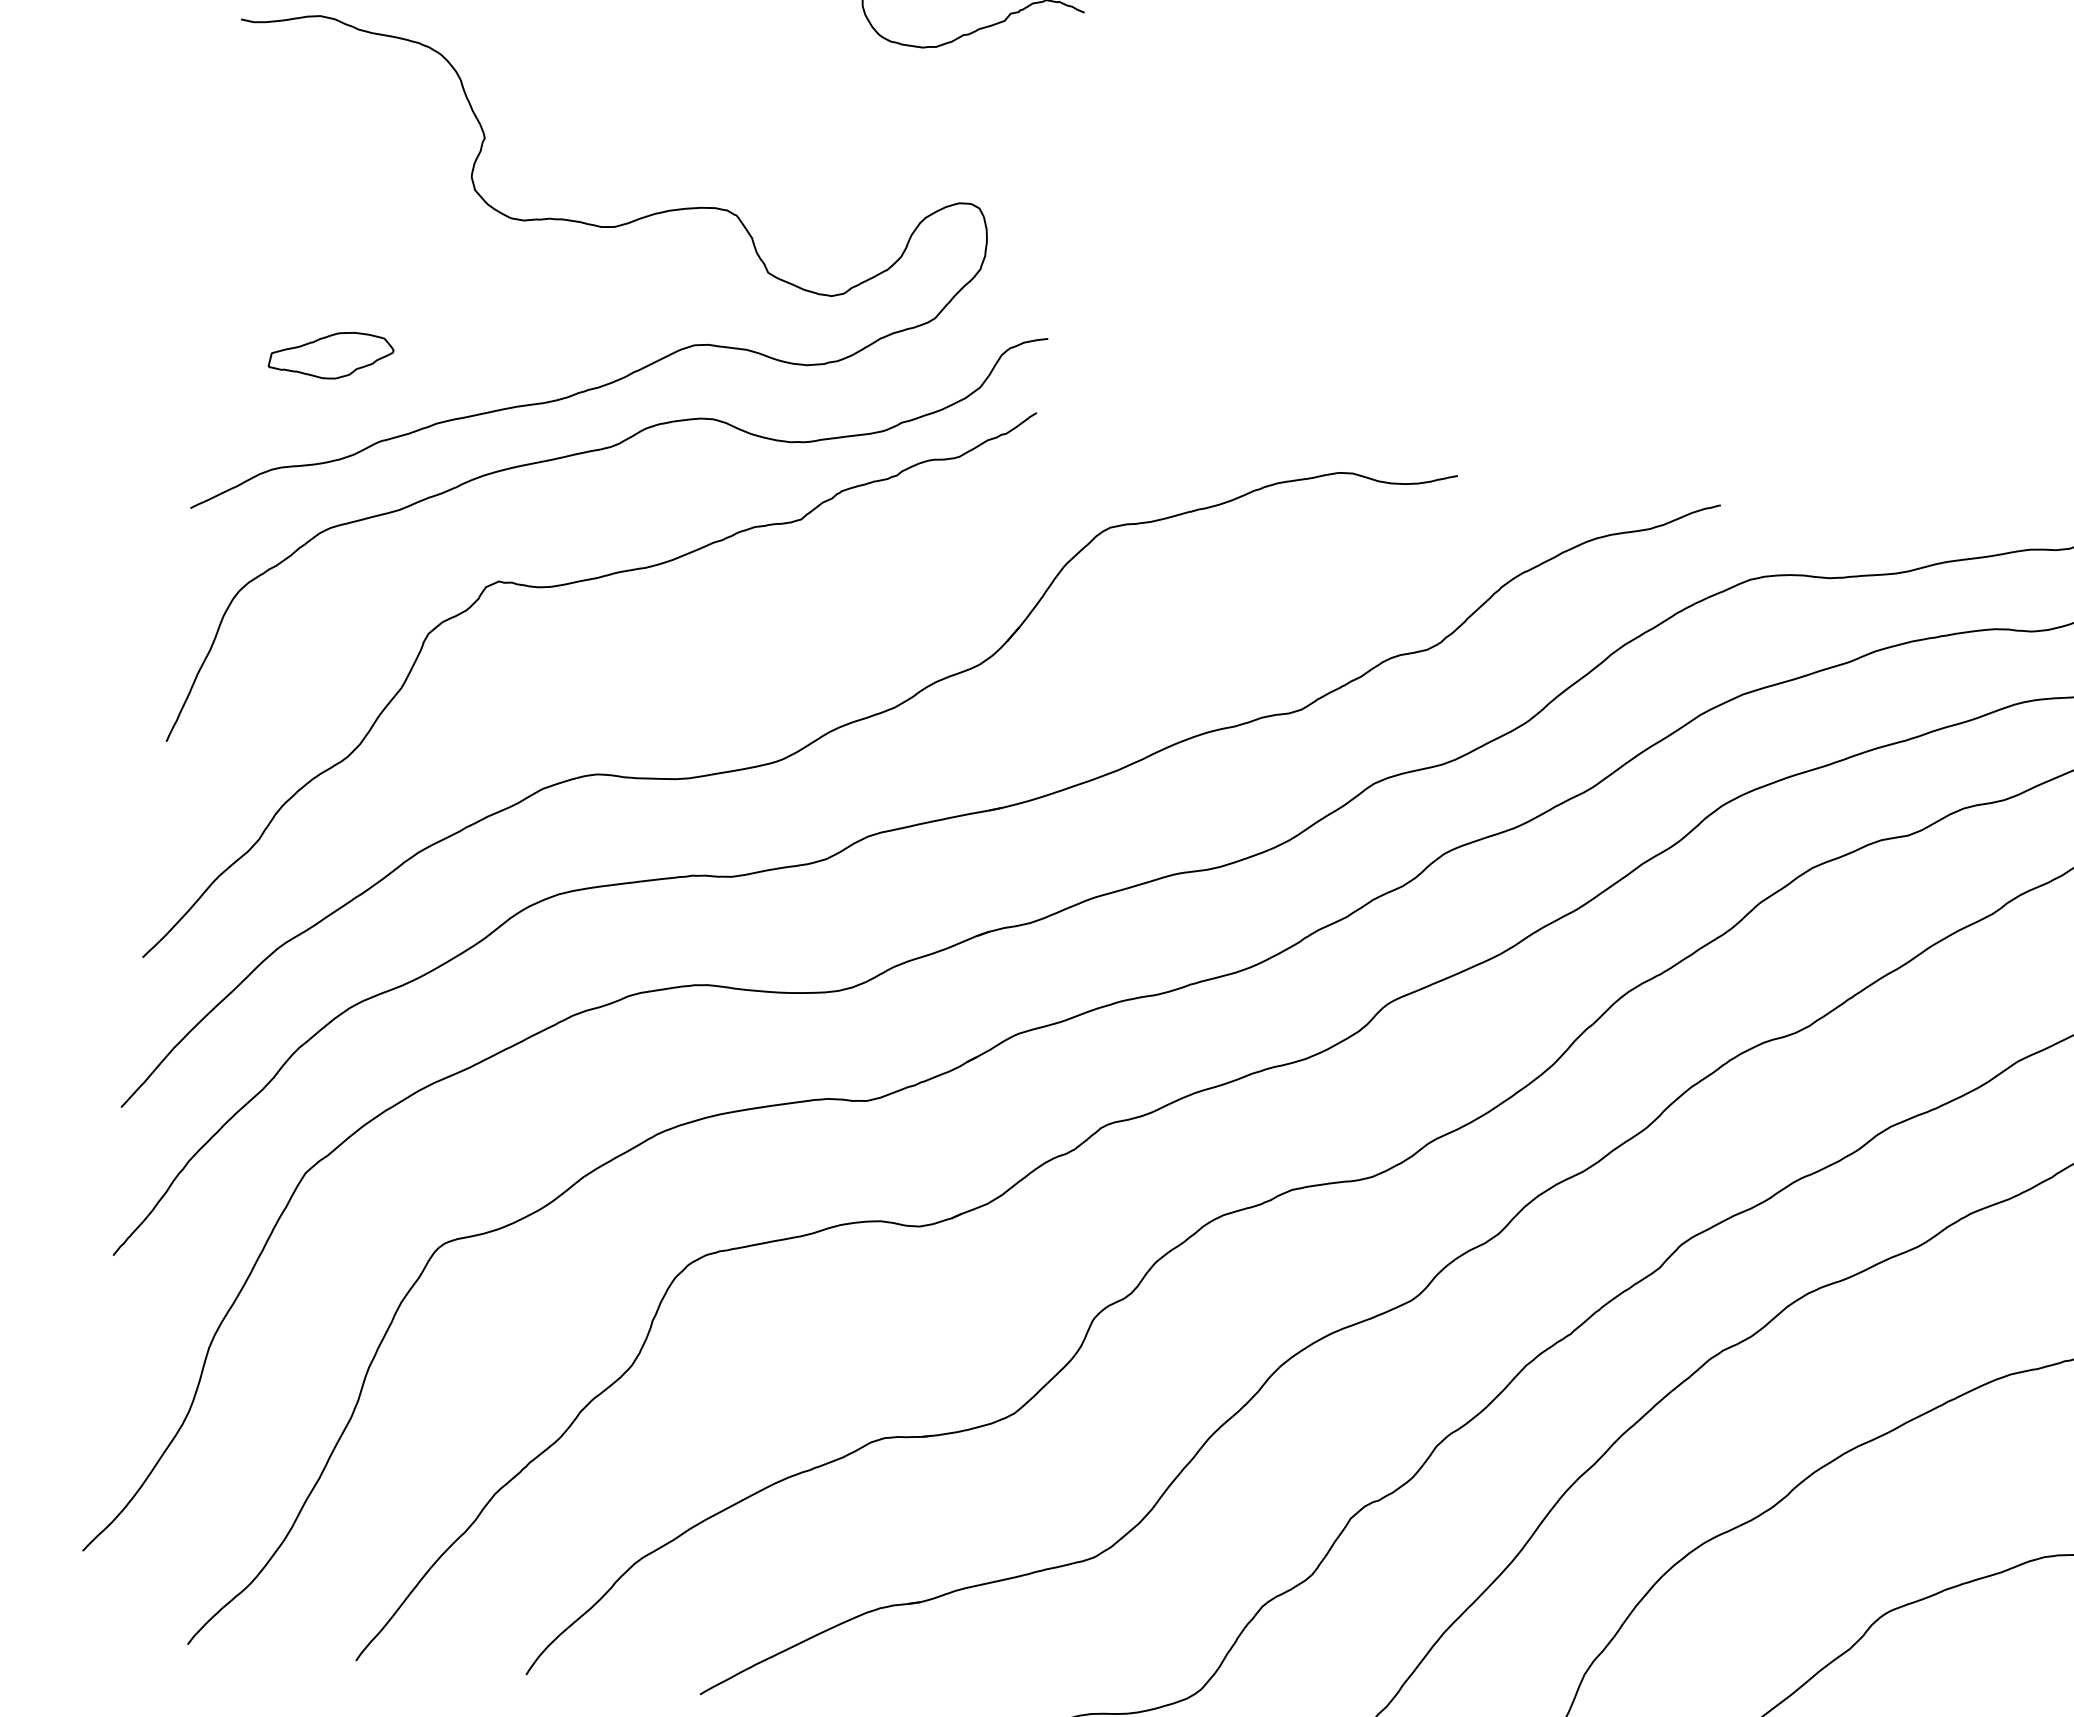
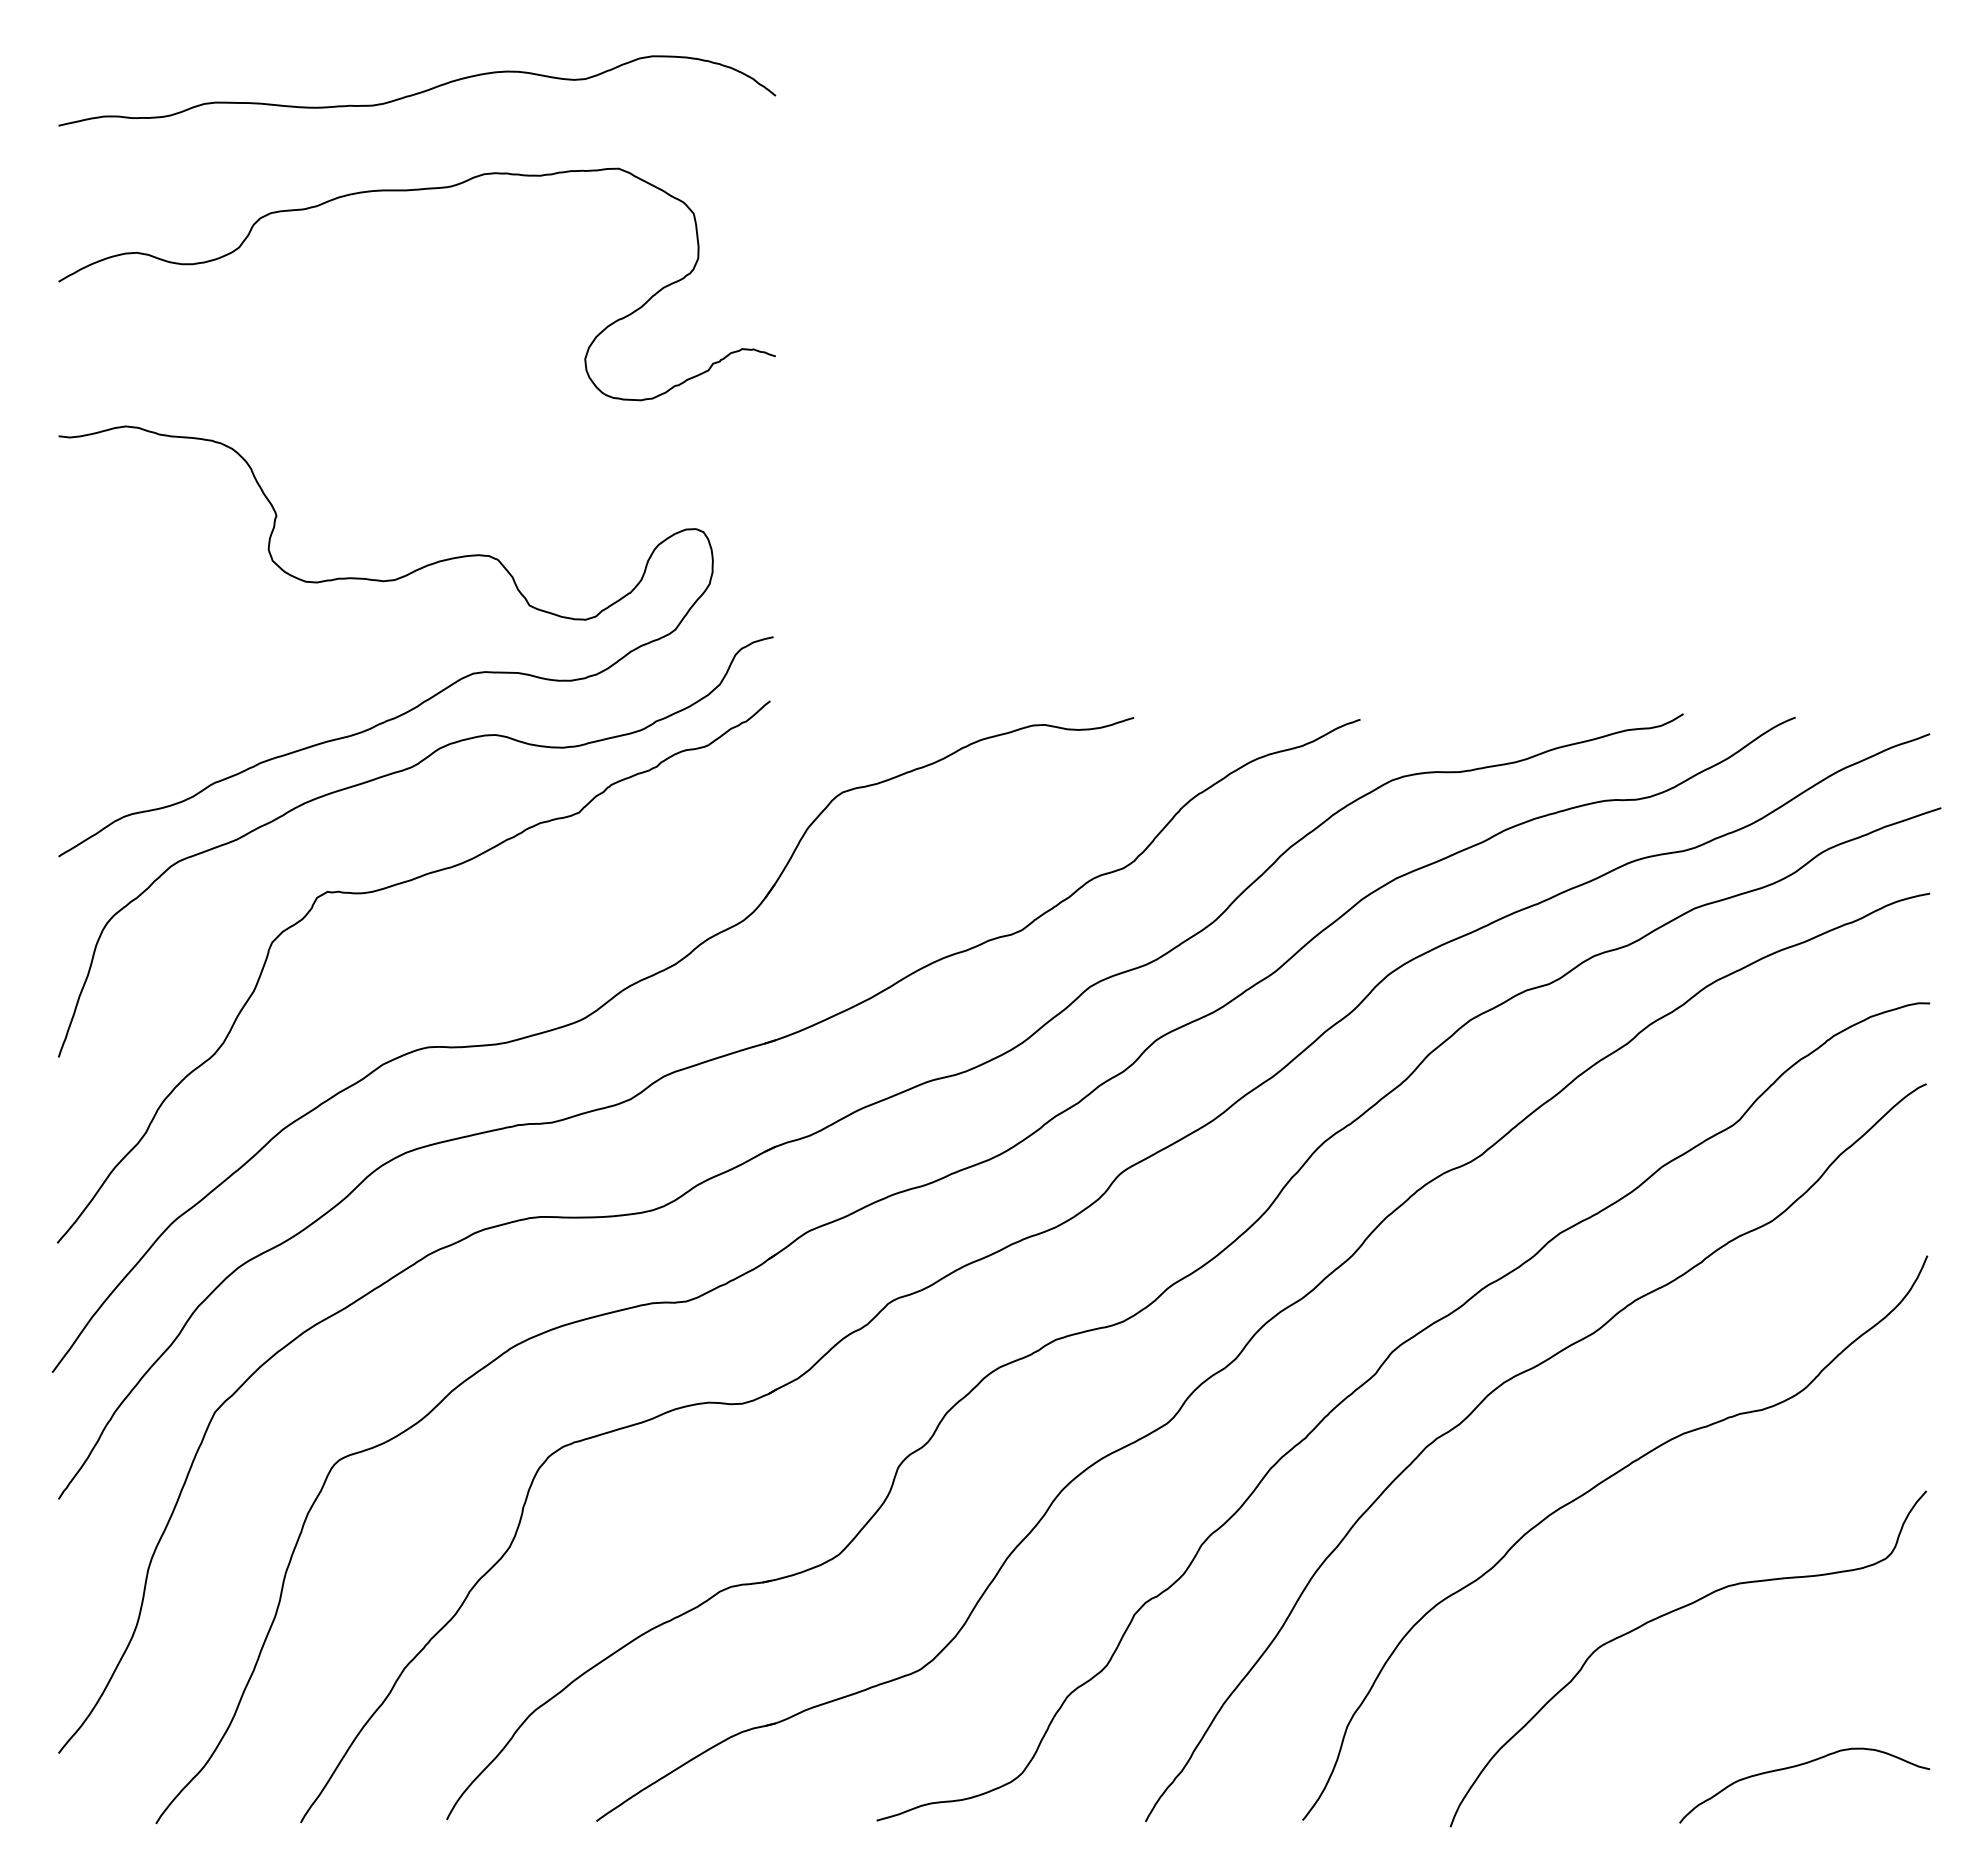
part: (330, 354) -> (164, 713), removed

